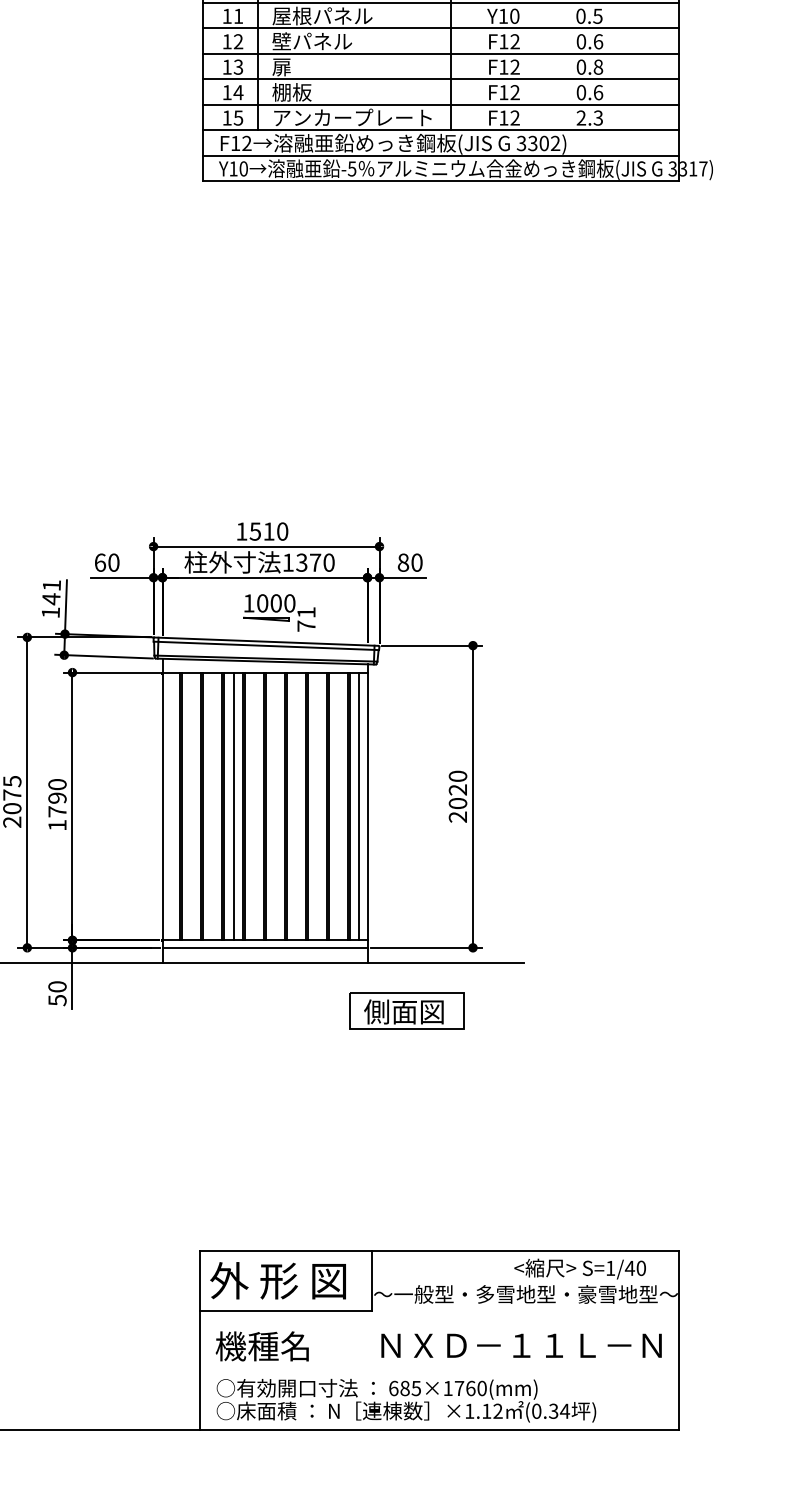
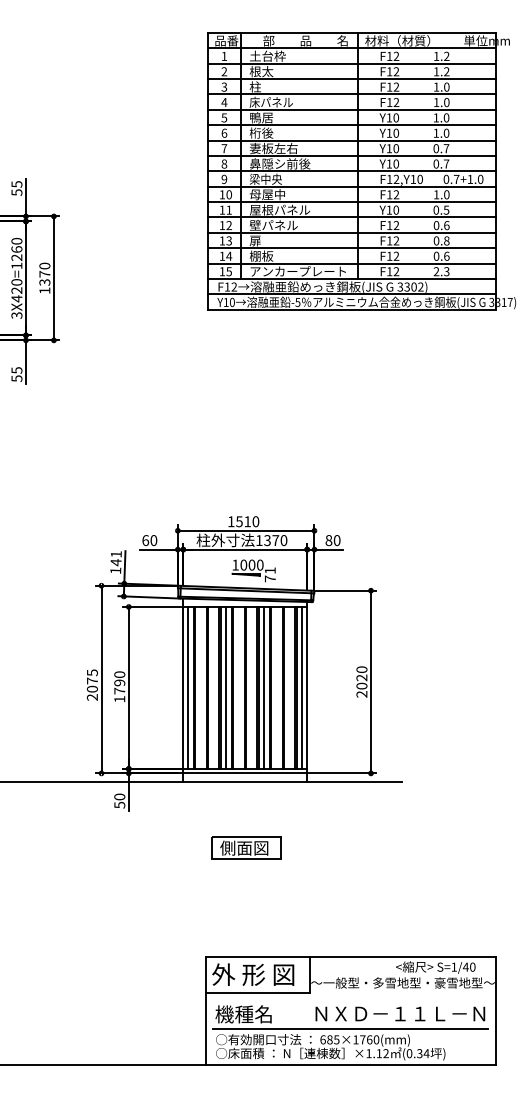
line: (171, 805) -> (188, 687), added
line: (296, 805) -> (264, 687), added
part: (407, 1010) -> (246, 847), moved
line: (439, 1369) -> (350, 1028), added

